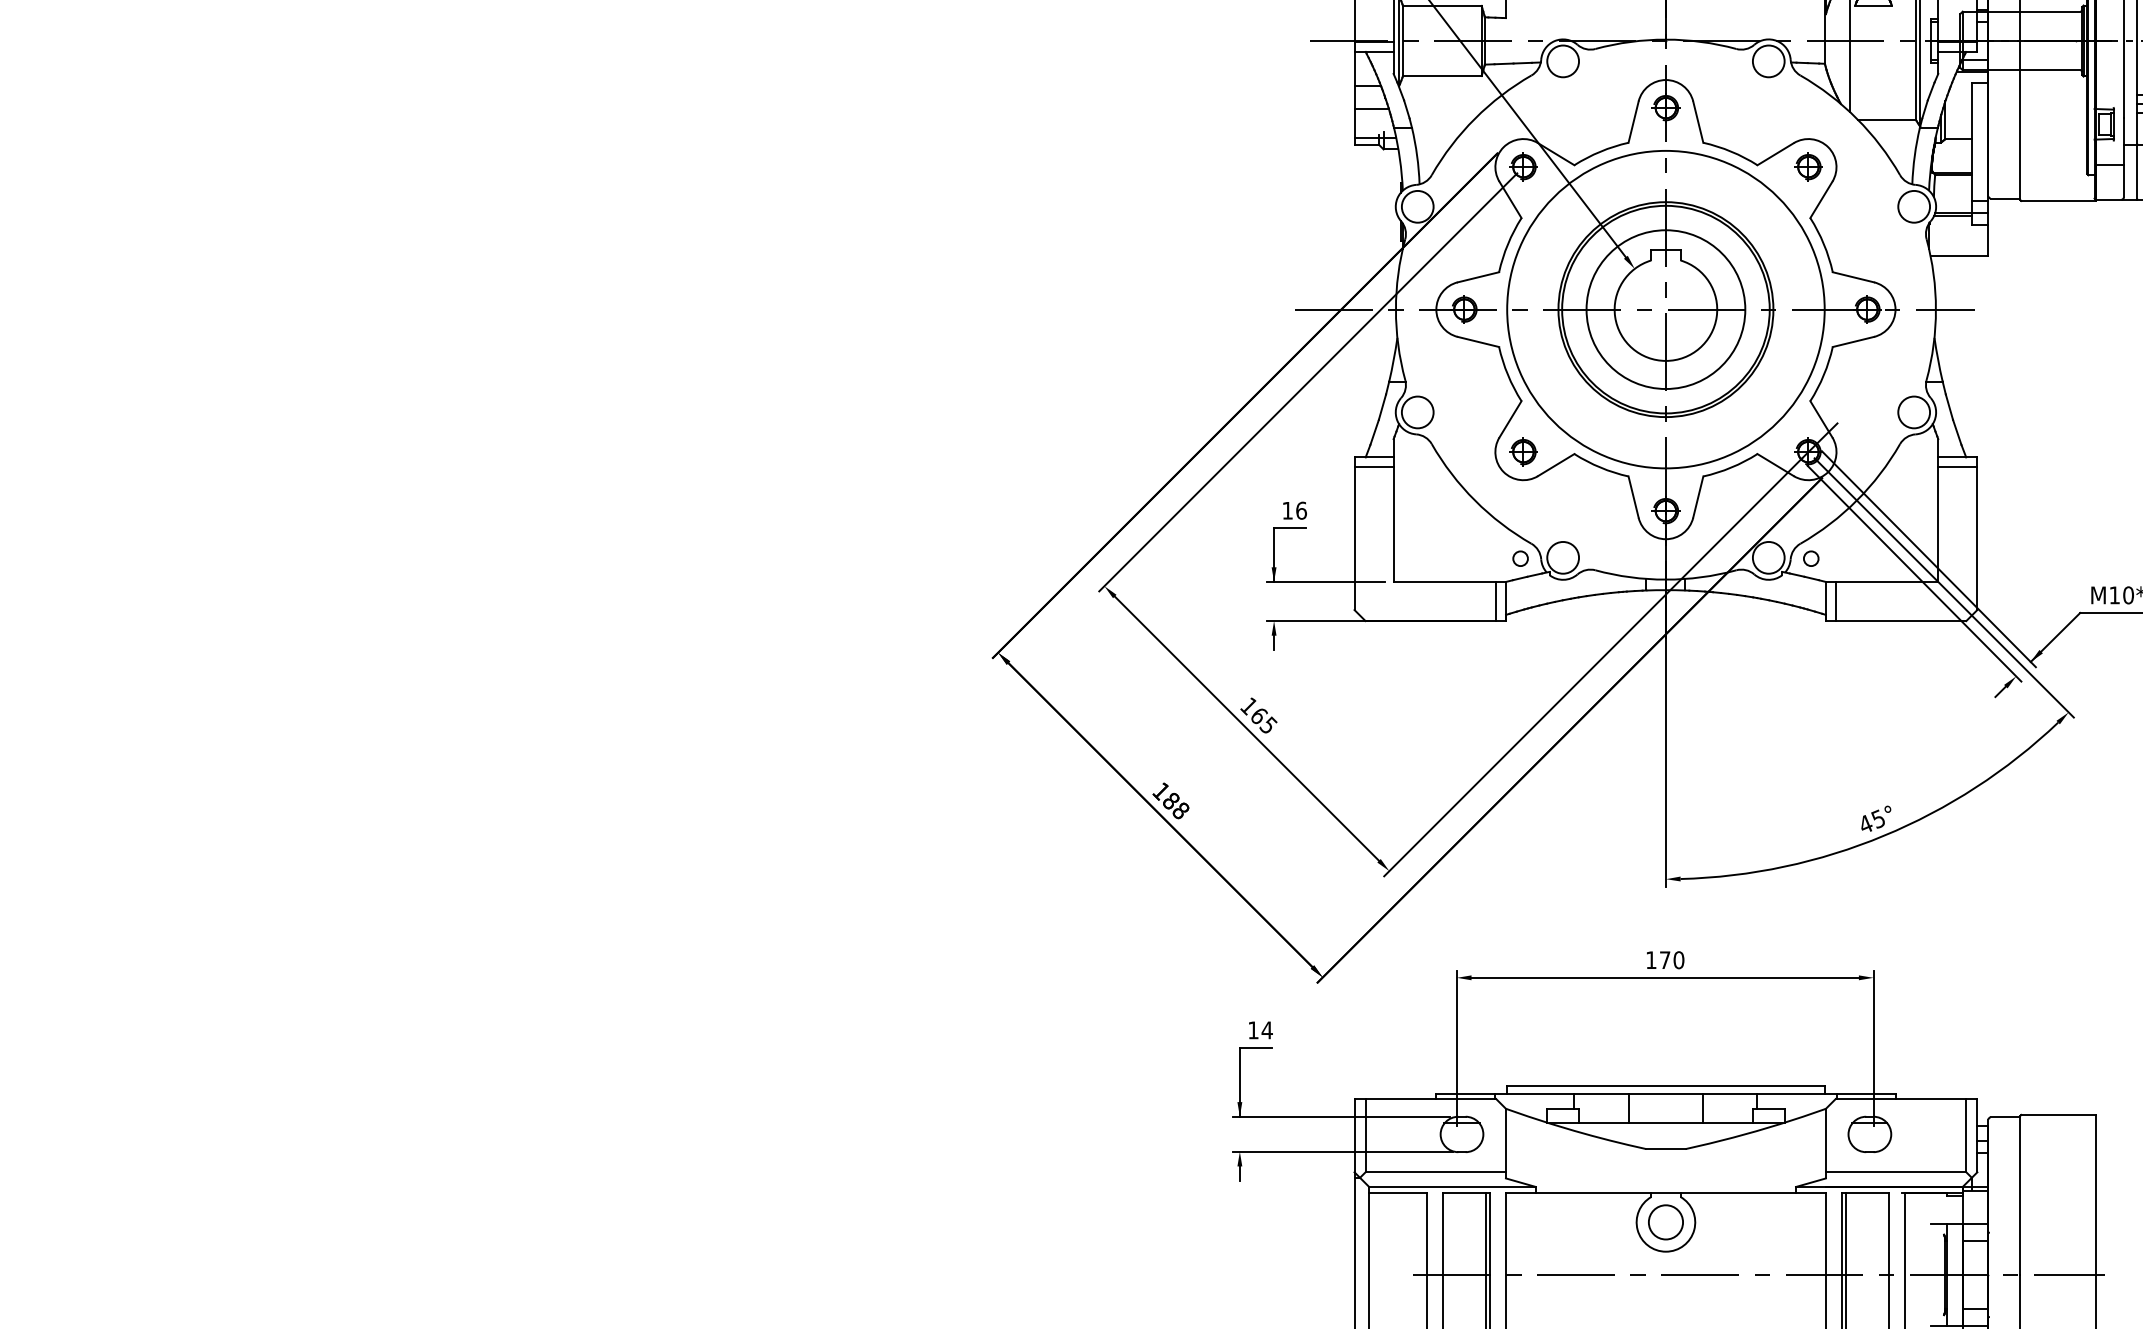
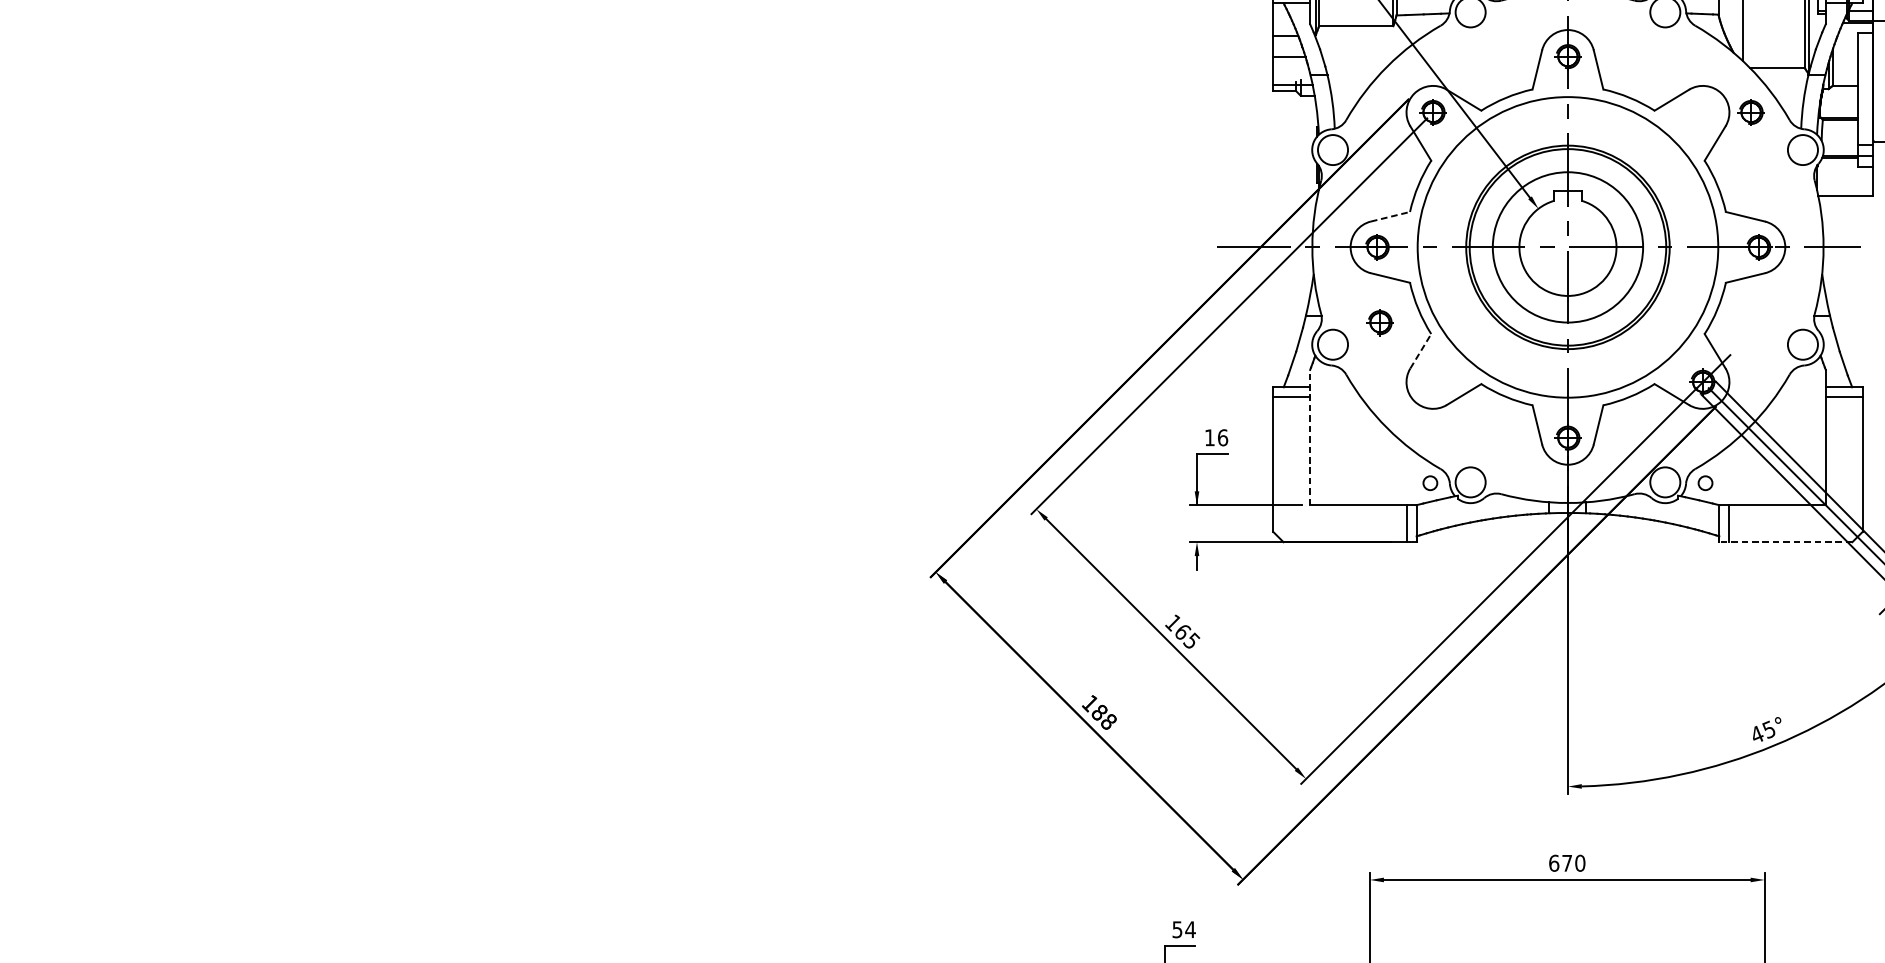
part: (1808, 166) -> (1751, 111), moved
line: (1478, 277) -> (1390, 216), solid -> dashed
line: (1510, 418) -> (1420, 350), solid -> dashed
part: (1523, 451) -> (1380, 322), moved
line: (1393, 510) -> (1310, 437), solid -> dashed
line: (1895, 621) -> (1785, 542), solid -> dashed
text: (1651, 960) -> (1554, 863), 170 -> 670
text: (1253, 1030) -> (1177, 929), 14 -> 54

